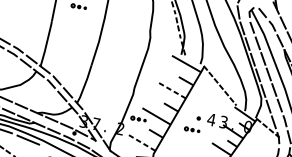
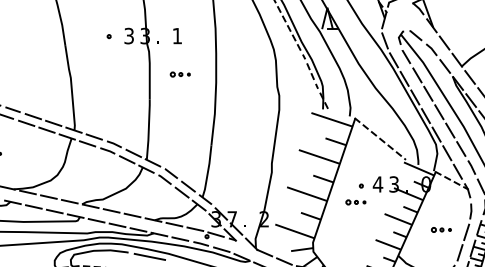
line: (171, 89) -> (319, 156), dashed -> solid
part: (138, 119) -> (284, 202), removed
line: (141, 142) -> (294, 231), dashed -> solid

